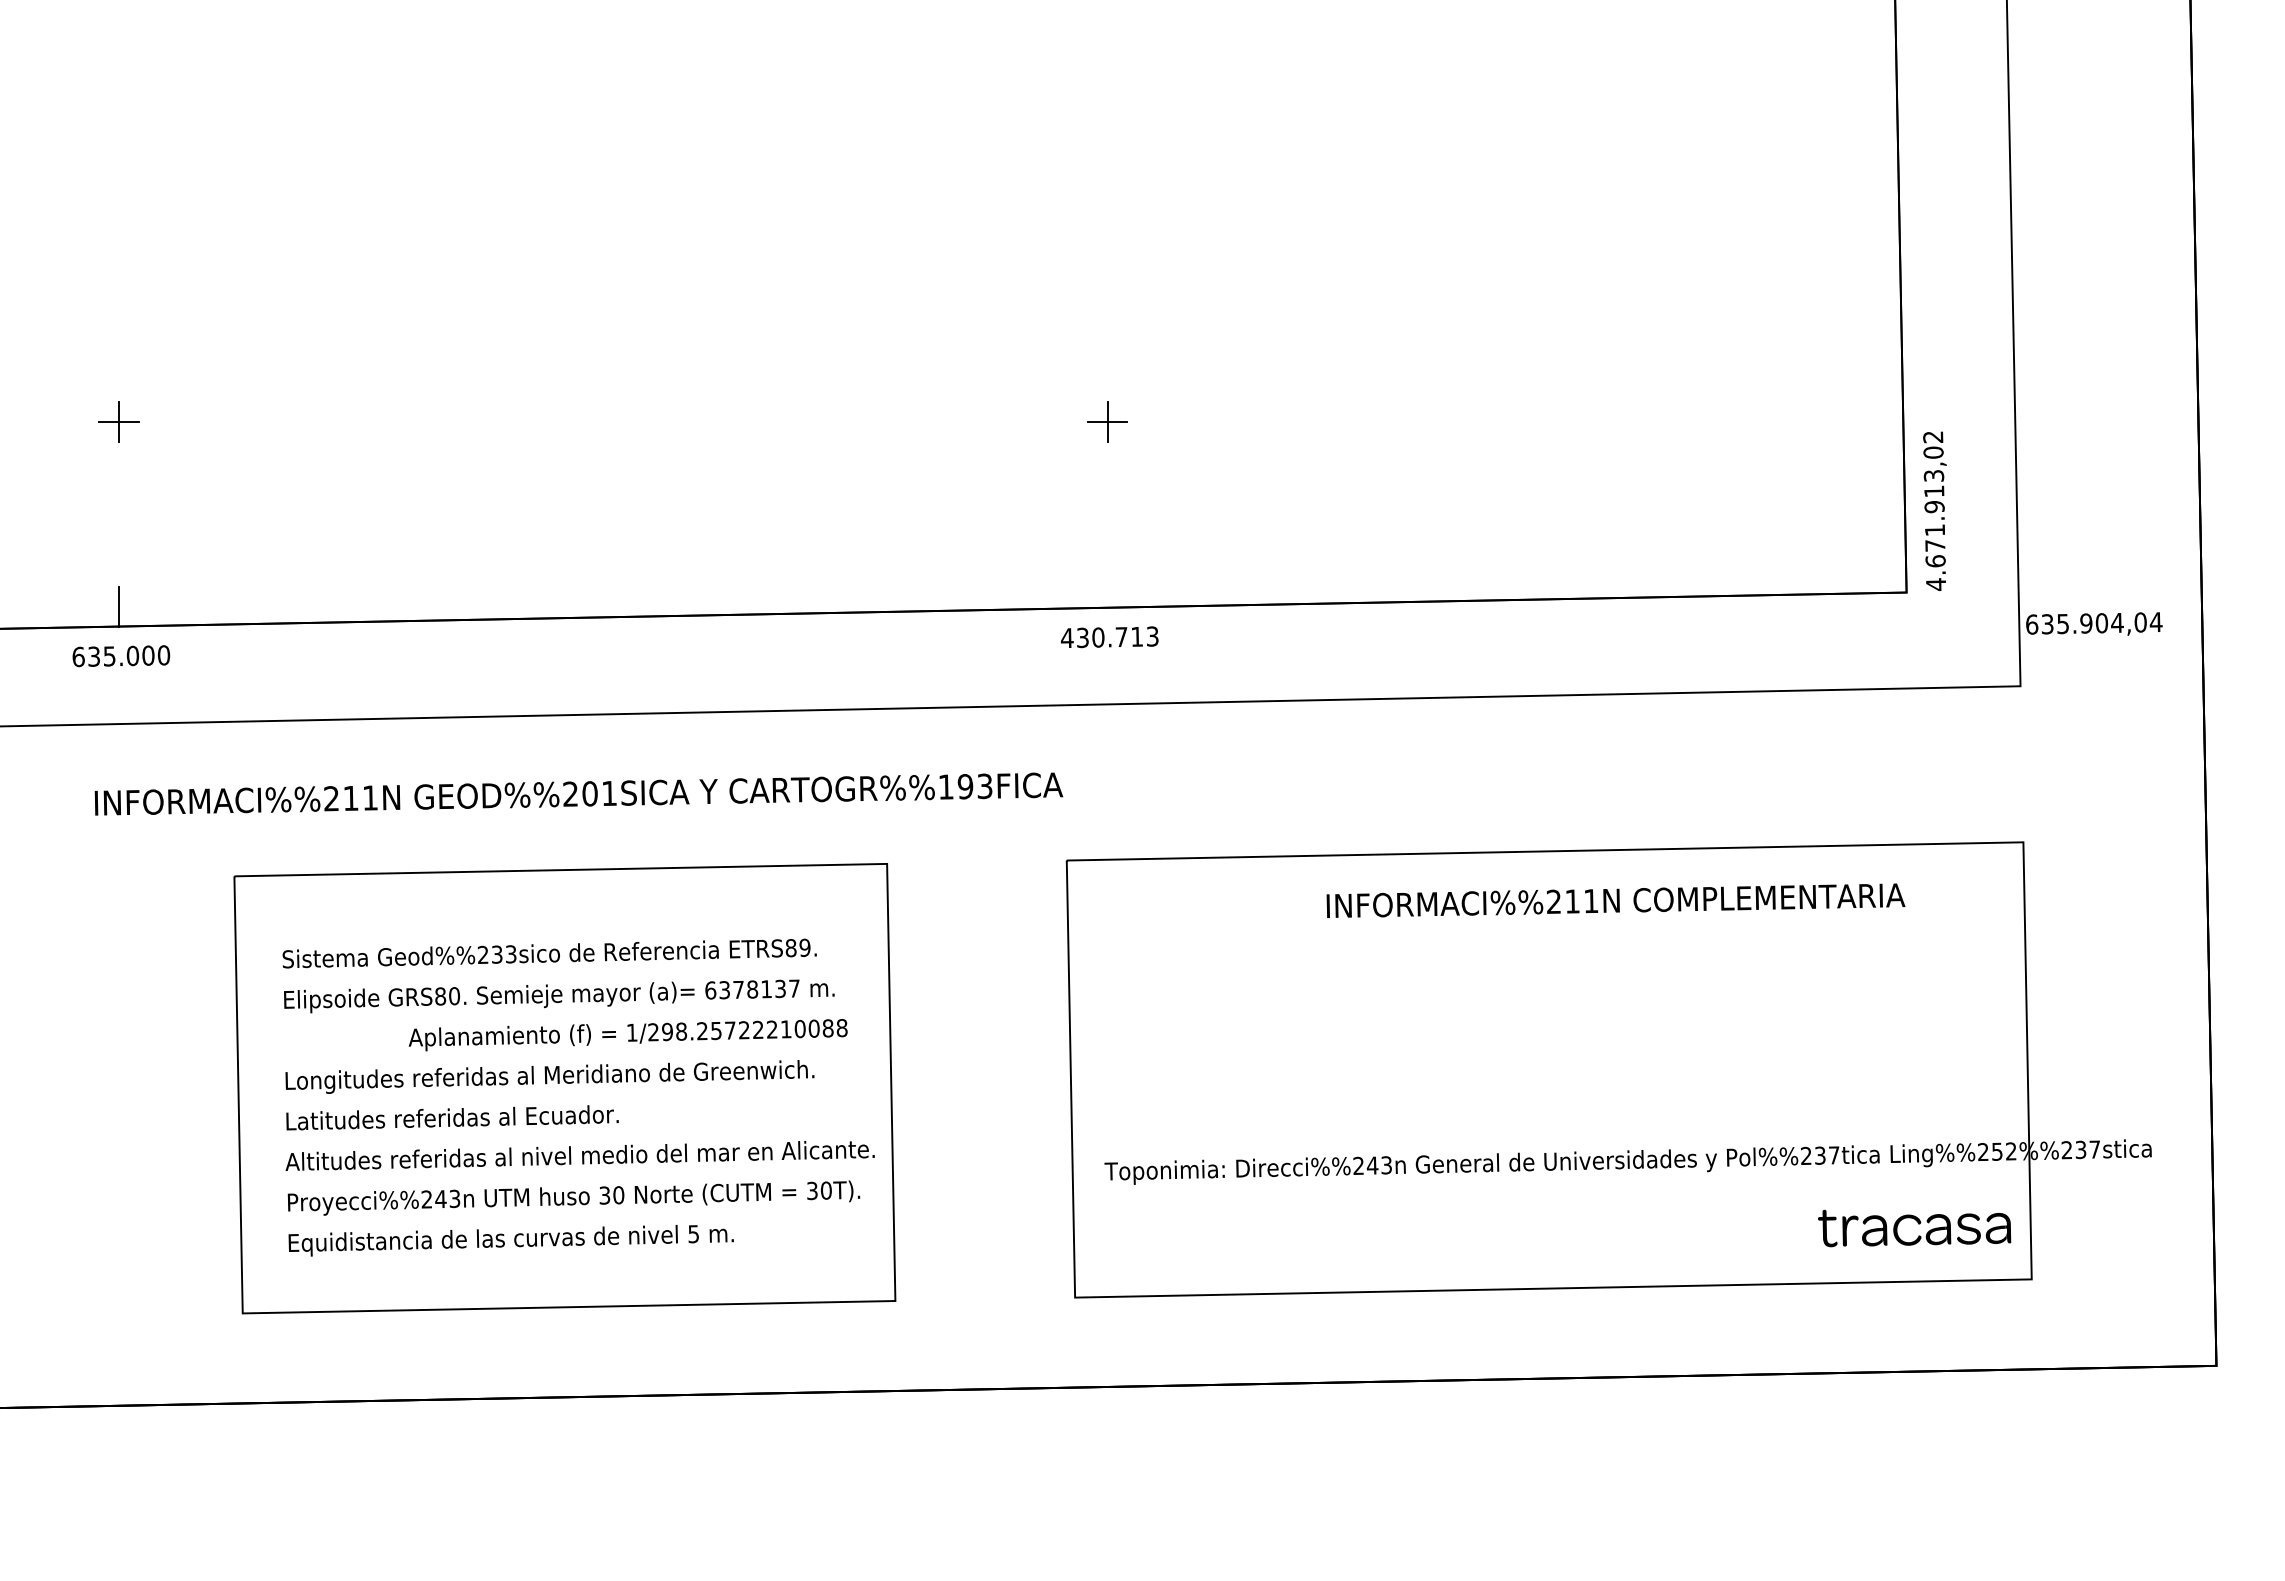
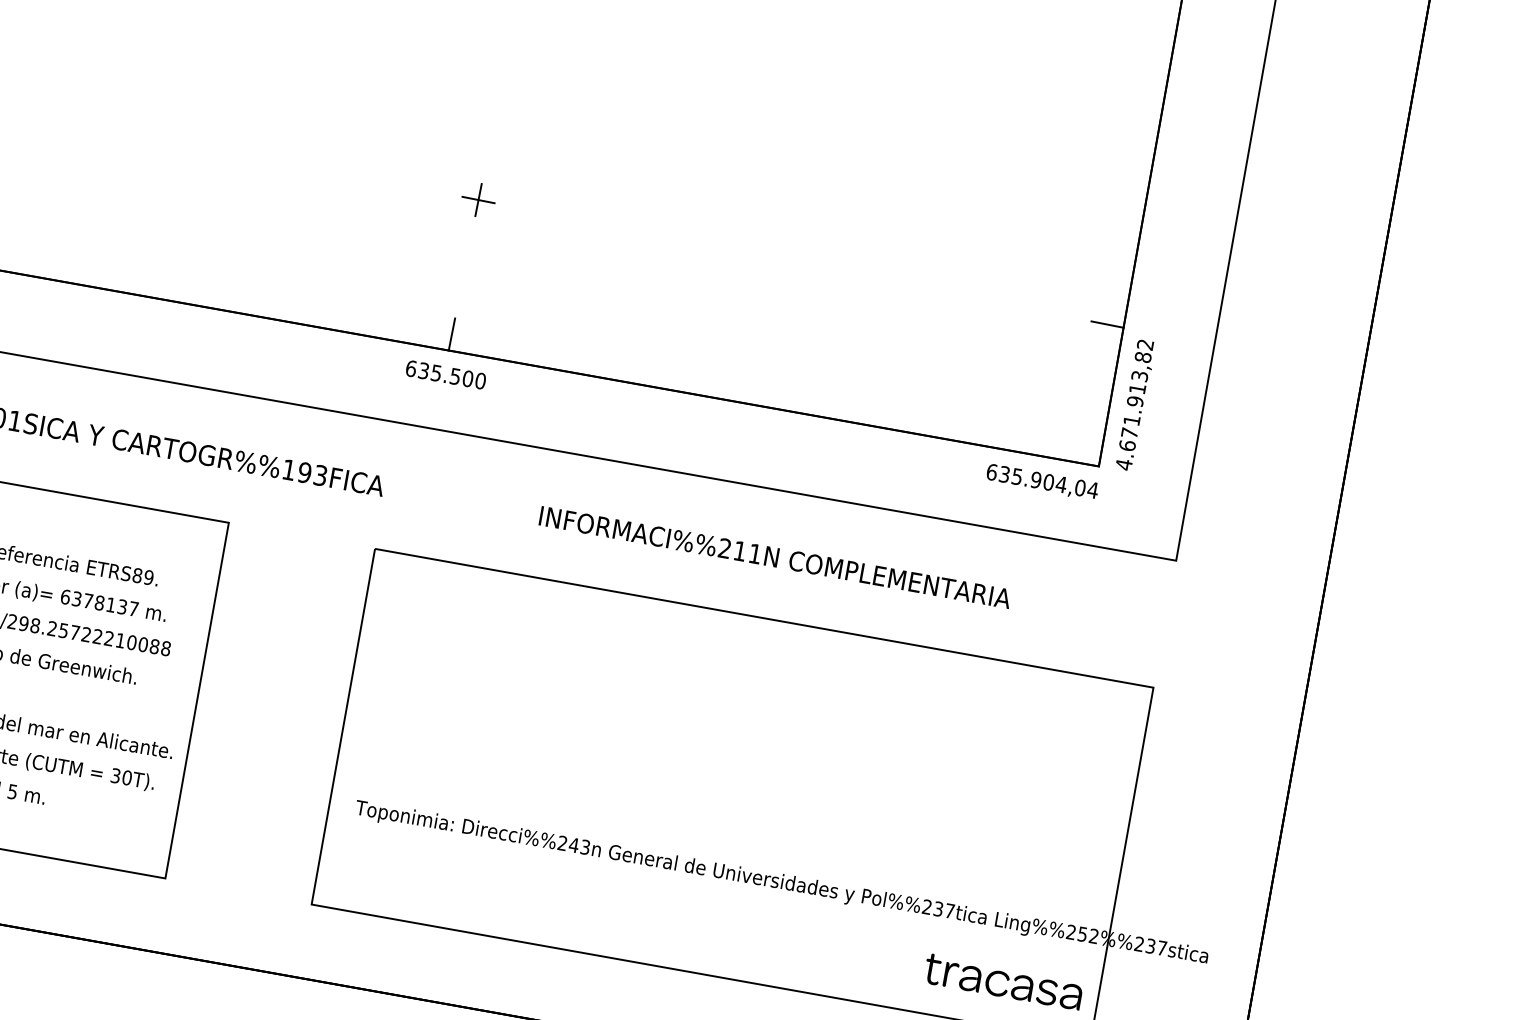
line: (1883, 422) -> (1107, 324), added
text: (1933, 452) -> (1143, 357), 4.671.913,02 -> 4.671.913,82
line: (1107, 587) -> (451, 334), added
text: (2094, 623) -> (1042, 481), moved
text: (1109, 637) -> (445, 374), 430.713 -> 635.500
text: (1615, 900) -> (775, 557), moved

